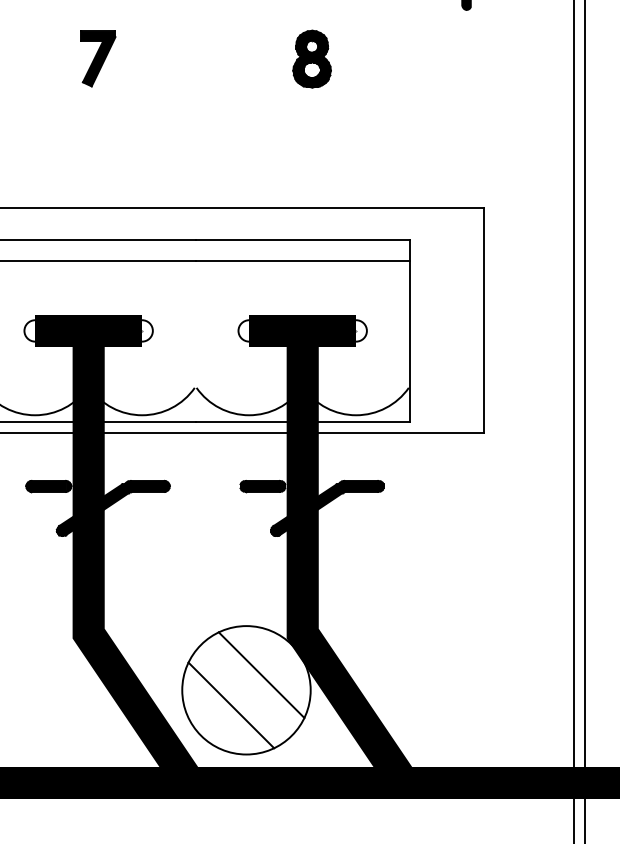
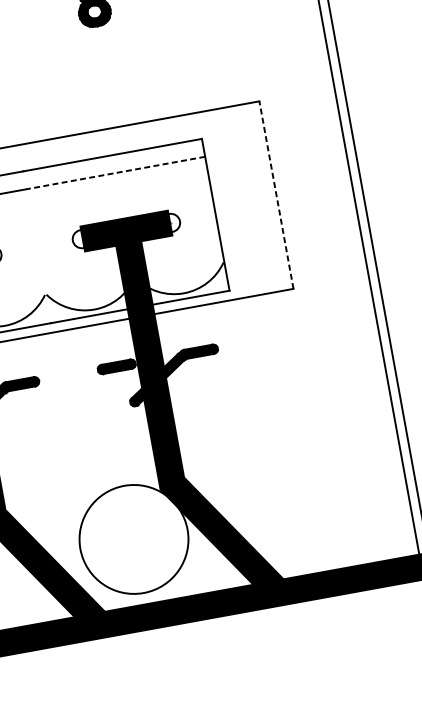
line: (302, 261) -> (115, 173), solid -> dashed
line: (484, 320) -> (276, 194), solid -> dashed
line: (261, 674) -> (144, 523), removed
line: (231, 705) -> (123, 554), removed

